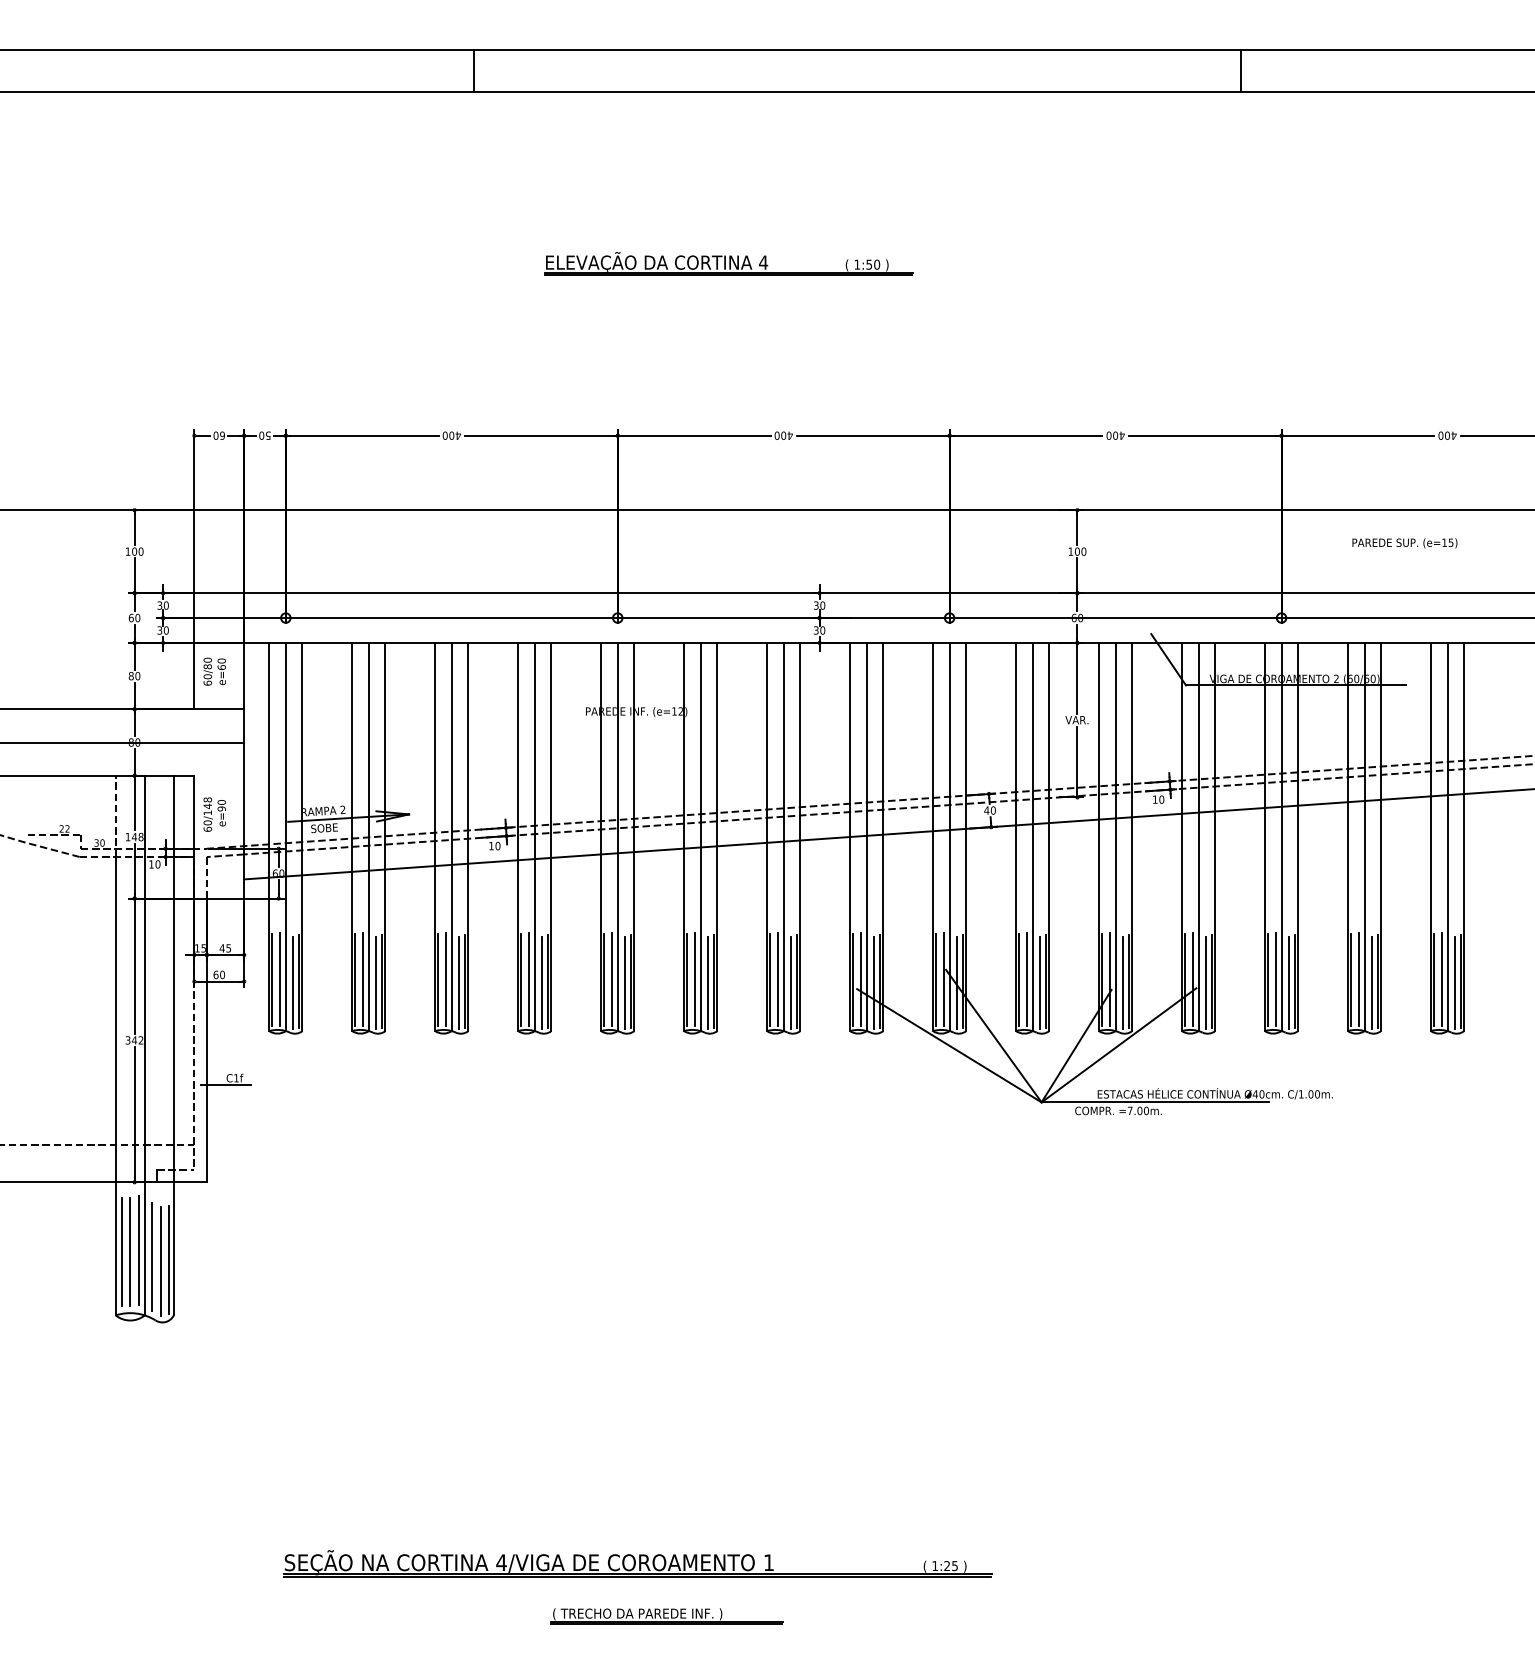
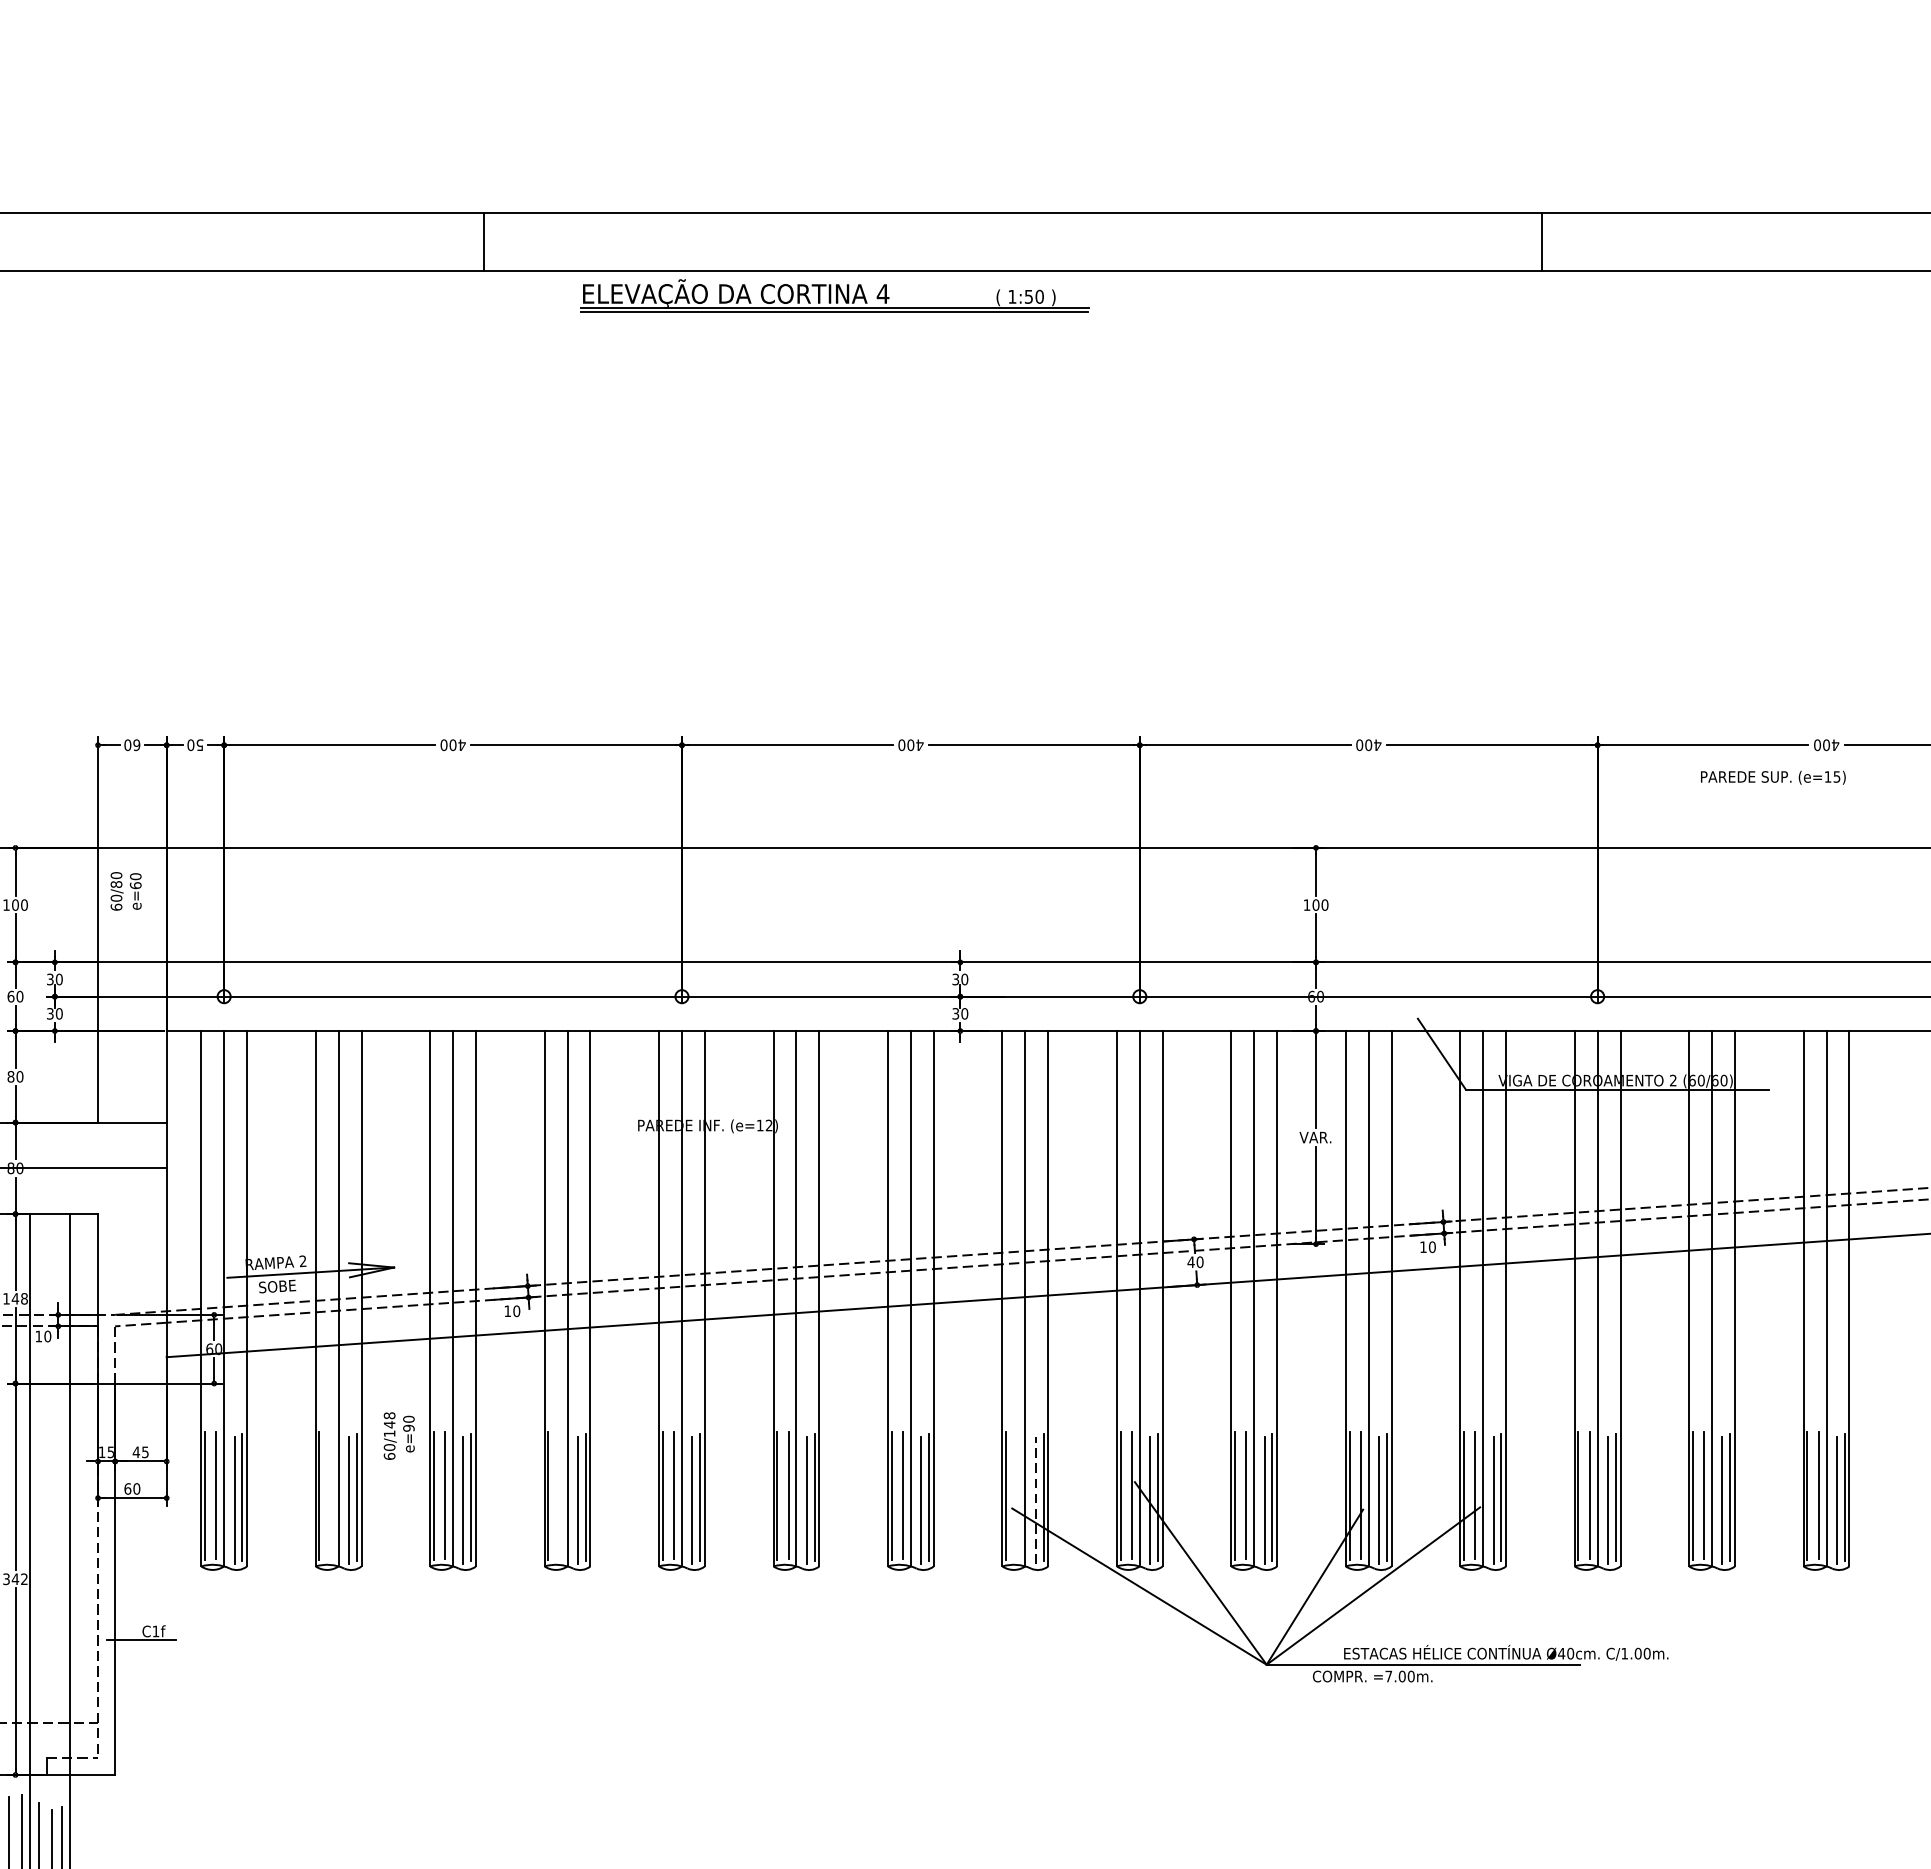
part: (728, 263) -> (834, 295), moved
text: (1404, 543) -> (1772, 777), moved
text: (214, 671) -> (125, 891), moved
text: (214, 814) -> (398, 1435), moved
line: (363, 979) -> (331, 1495), removed
line: (529, 979) -> (560, 1495), removed
line: (860, 979) -> (1016, 1495), removed
line: (874, 982) -> (1036, 1499), solid -> dashed

